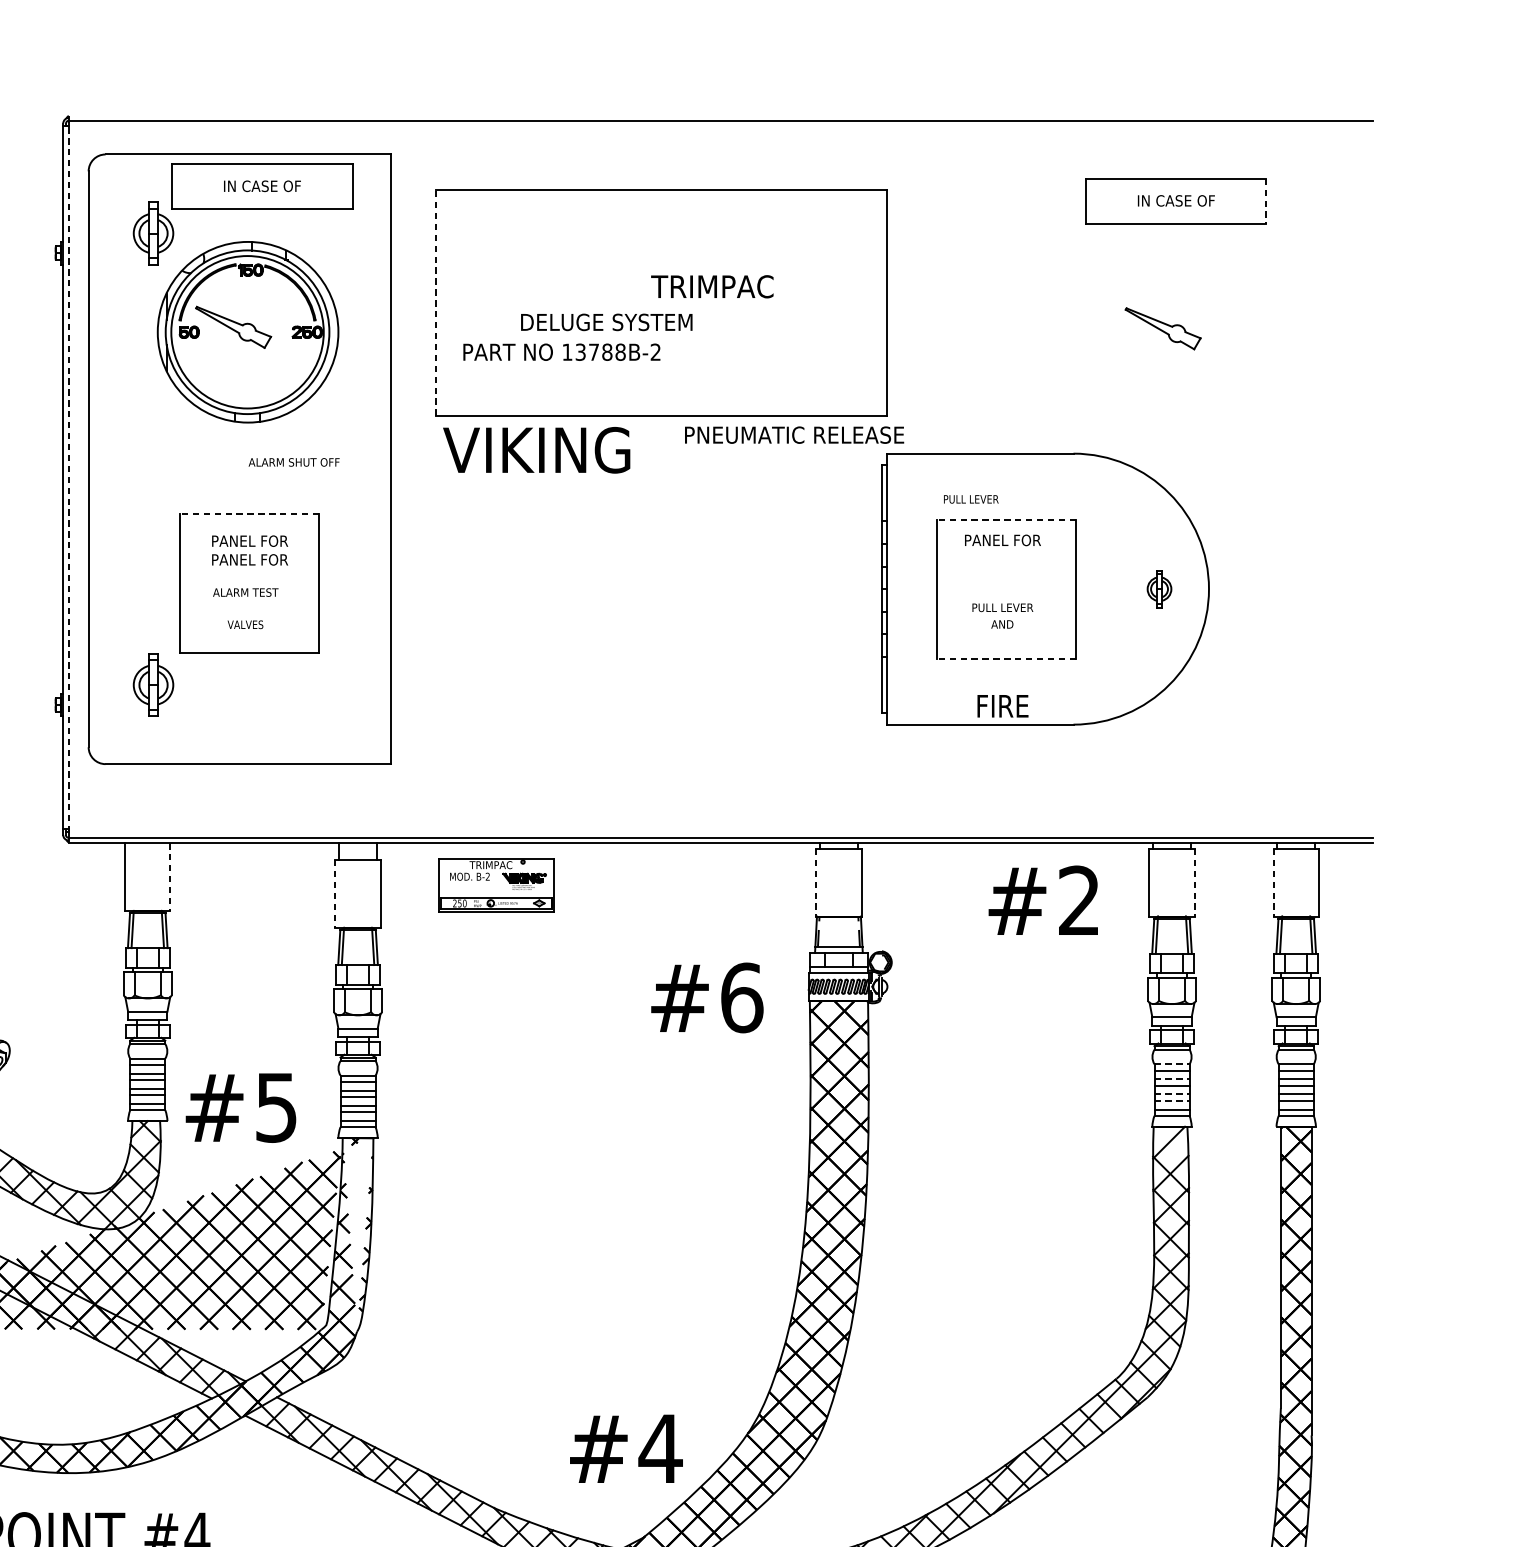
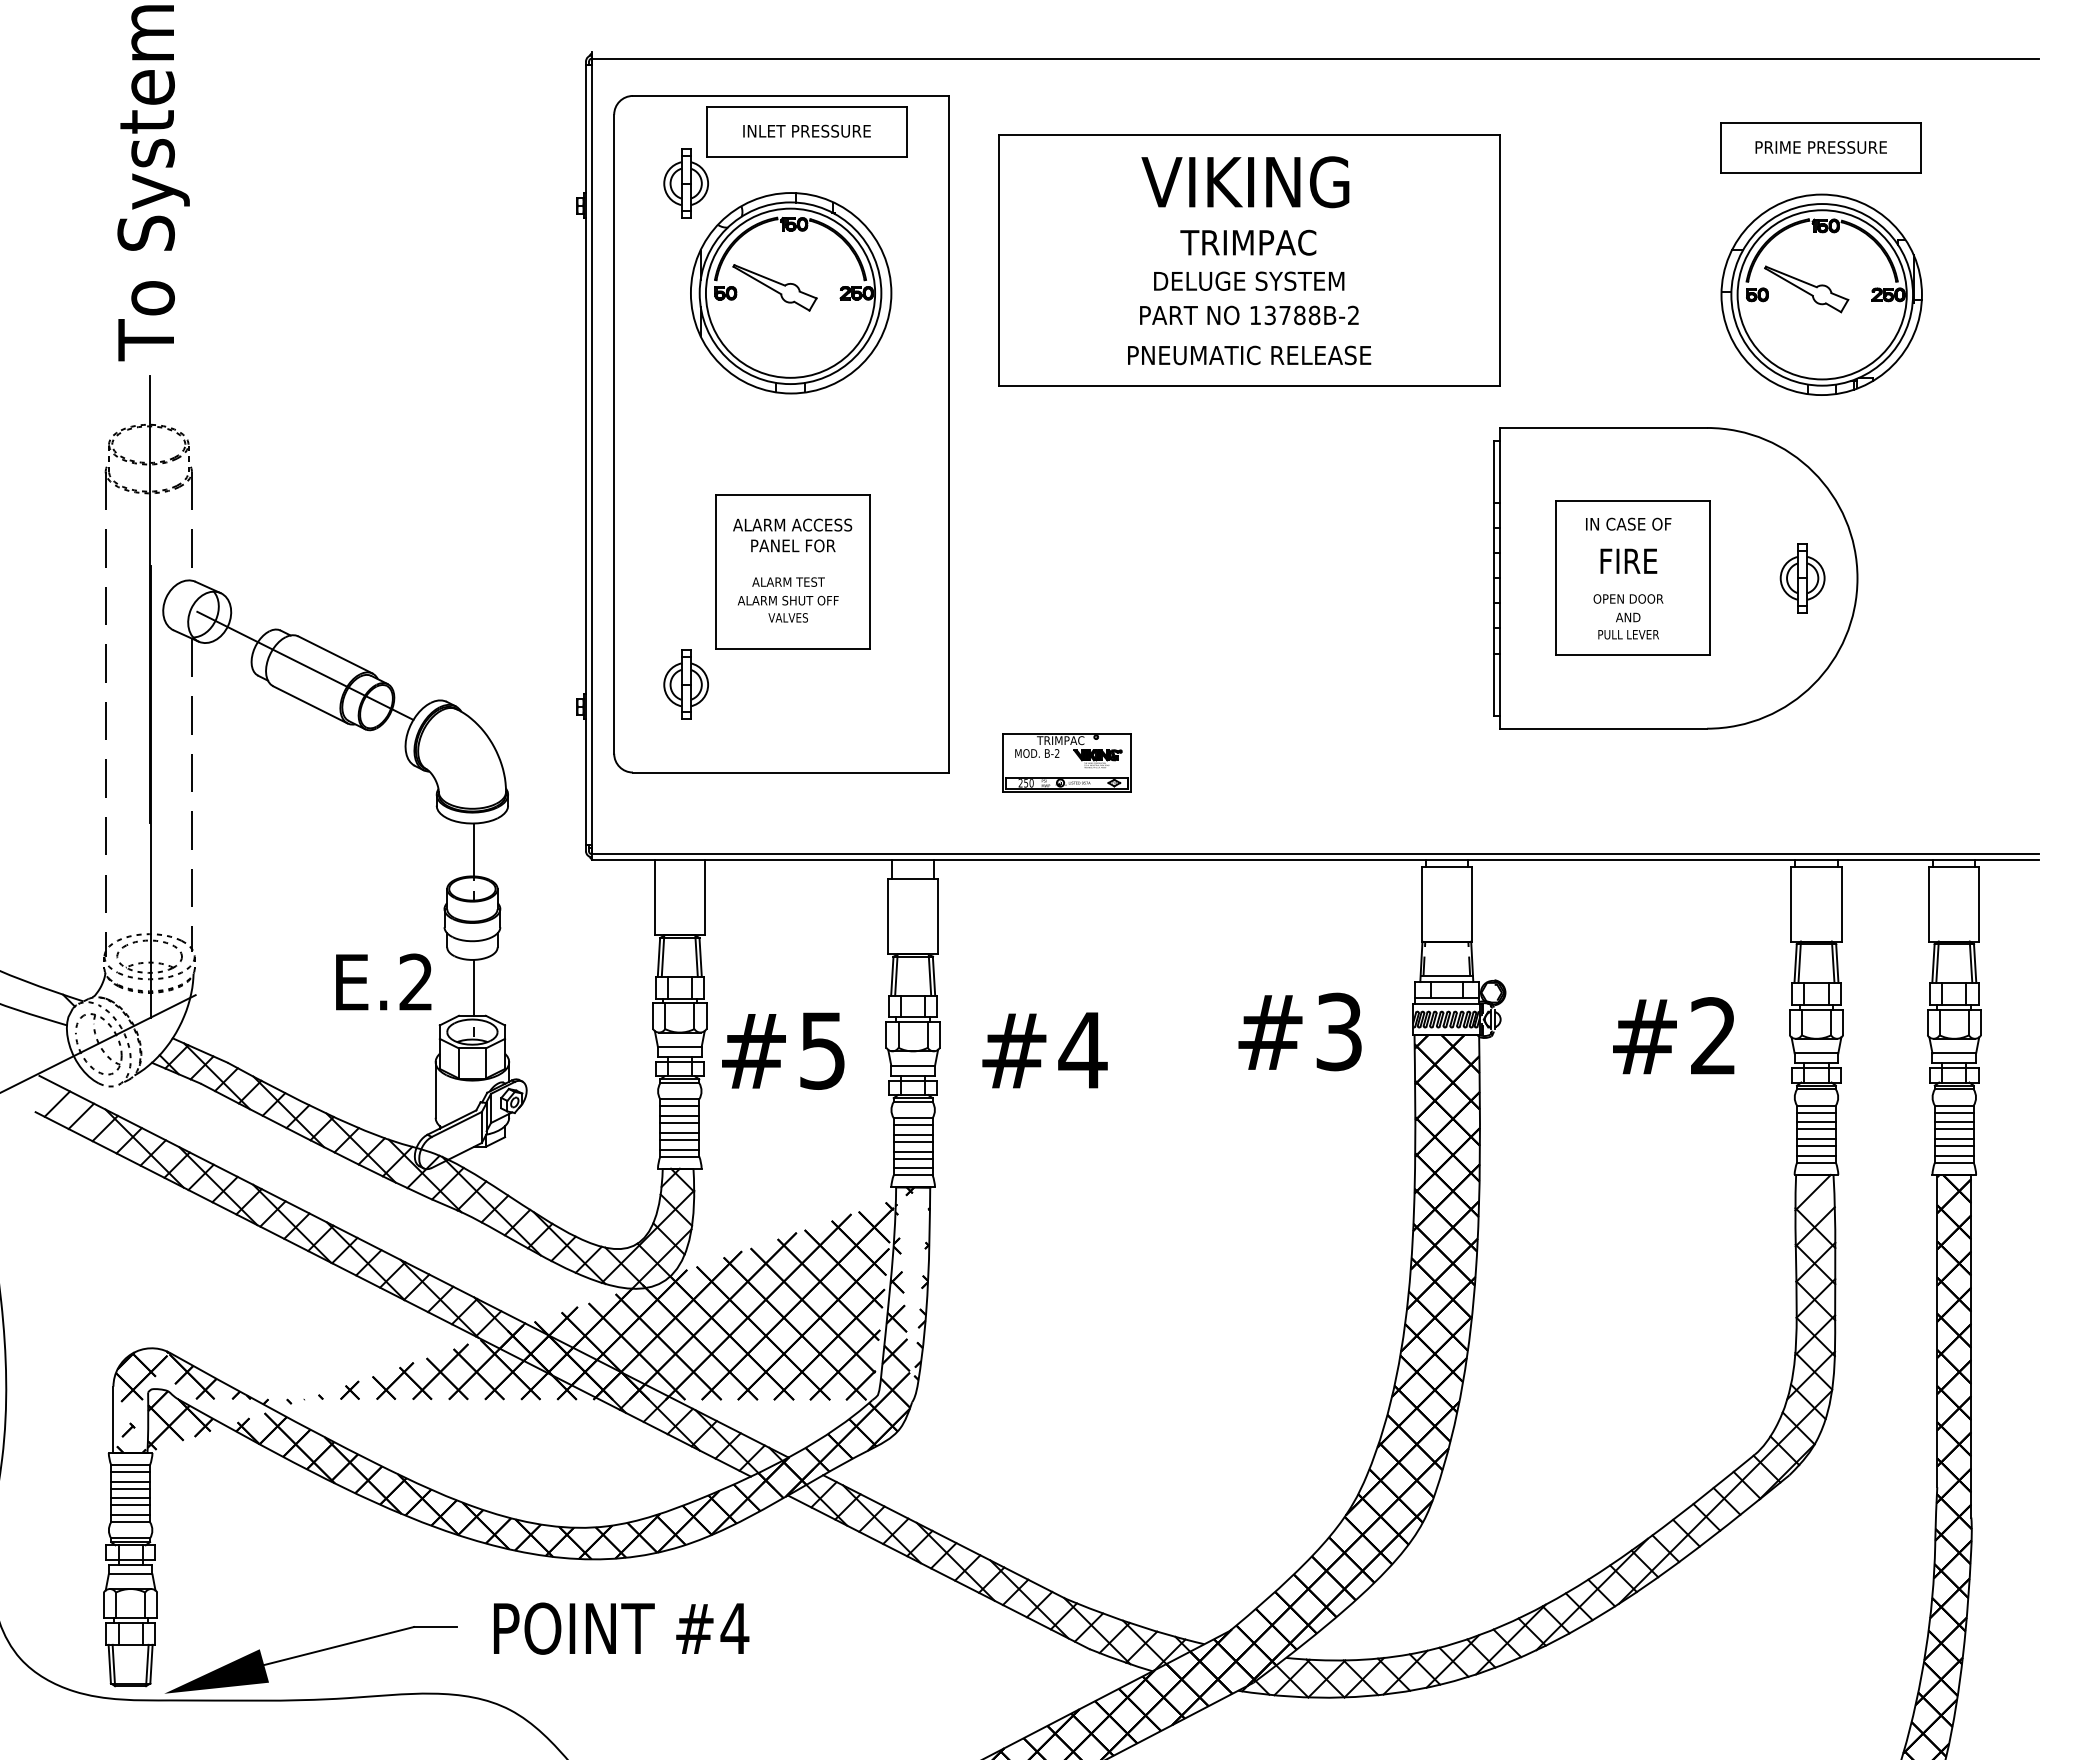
text: (261, 185) -> (806, 130), IN CASE OF -> INLET PRESSURE
text: (1175, 200) -> (1820, 147), IN CASE OF -> PRIME PRESSURE
line: (1266, 201) -> (1921, 148), dashed -> solid
text: (712, 286) -> (1248, 242), moved
line: (435, 302) -> (999, 260), dashed -> solid
text: (607, 321) -> (1249, 280), moved
part: (1176, 333) -> (1821, 294), added
text: (562, 352) -> (1249, 315), moved
text: (794, 435) -> (1249, 355), moved
text: (536, 450) -> (1245, 182), moved
text: (294, 462) -> (788, 600), moved
line: (69, 479) -> (592, 456), dashed -> solid
text: (971, 499) -> (1628, 634), moved
line: (249, 513) -> (792, 494), dashed -> solid
line: (1006, 519) -> (1632, 501), dashed -> solid
text: (1002, 539) -> (1628, 523), PANEL FOR -> IN CASE OF
text: (249, 540) -> (792, 524), PANEL FOR -> ALARM ACCESS
part: (1159, 589) -> (1802, 578), size x1.67
text: (1002, 607) -> (1628, 598), PULL LEVER -> OPEN DOOR
line: (1006, 658) -> (1632, 655), dashed -> solid
text: (1002, 705) -> (1628, 560), moved
line: (170, 876) -> (704, 897), dashed -> solid
line: (816, 883) -> (1421, 904), dashed -> solid
line: (1194, 883) -> (1841, 904), dashed -> solid
line: (1273, 883) -> (1929, 904), dashed -> solid
part: (496, 884) -> (1066, 762), moved
line: (335, 893) -> (888, 916), dashed -> solid
text: (1043, 900) -> (1673, 1035), moved
text: (742, 997) -> (1339, 1031), #6 -> #3
line: (1172, 1064) -> (1816, 1105), dashed -> solid
line: (1172, 1079) -> (1816, 1122), dashed -> solid
line: (1172, 1094) -> (1816, 1139), dashed -> solid
line: (1172, 1101) -> (1816, 1146), dashed -> solid
text: (241, 1107) -> (783, 1050), moved
text: (625, 1448) -> (1044, 1050), moved

